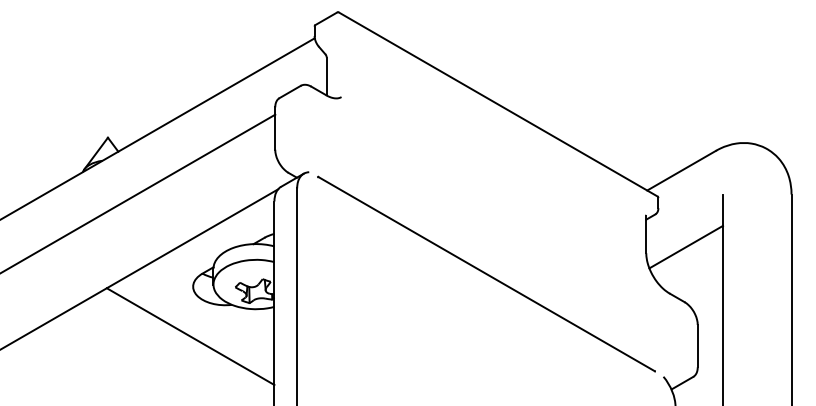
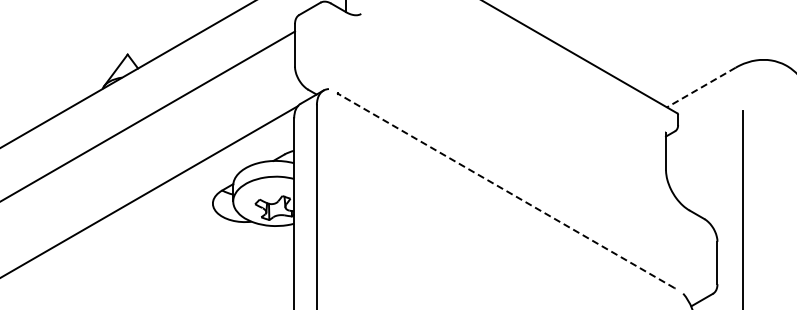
line: (681, 170) -> (701, 87), solid -> dashed
line: (686, 246) -> (706, 163), removed
line: (486, 273) -> (506, 190), solid -> dashed
line: (190, 336) -> (210, 253), removed

